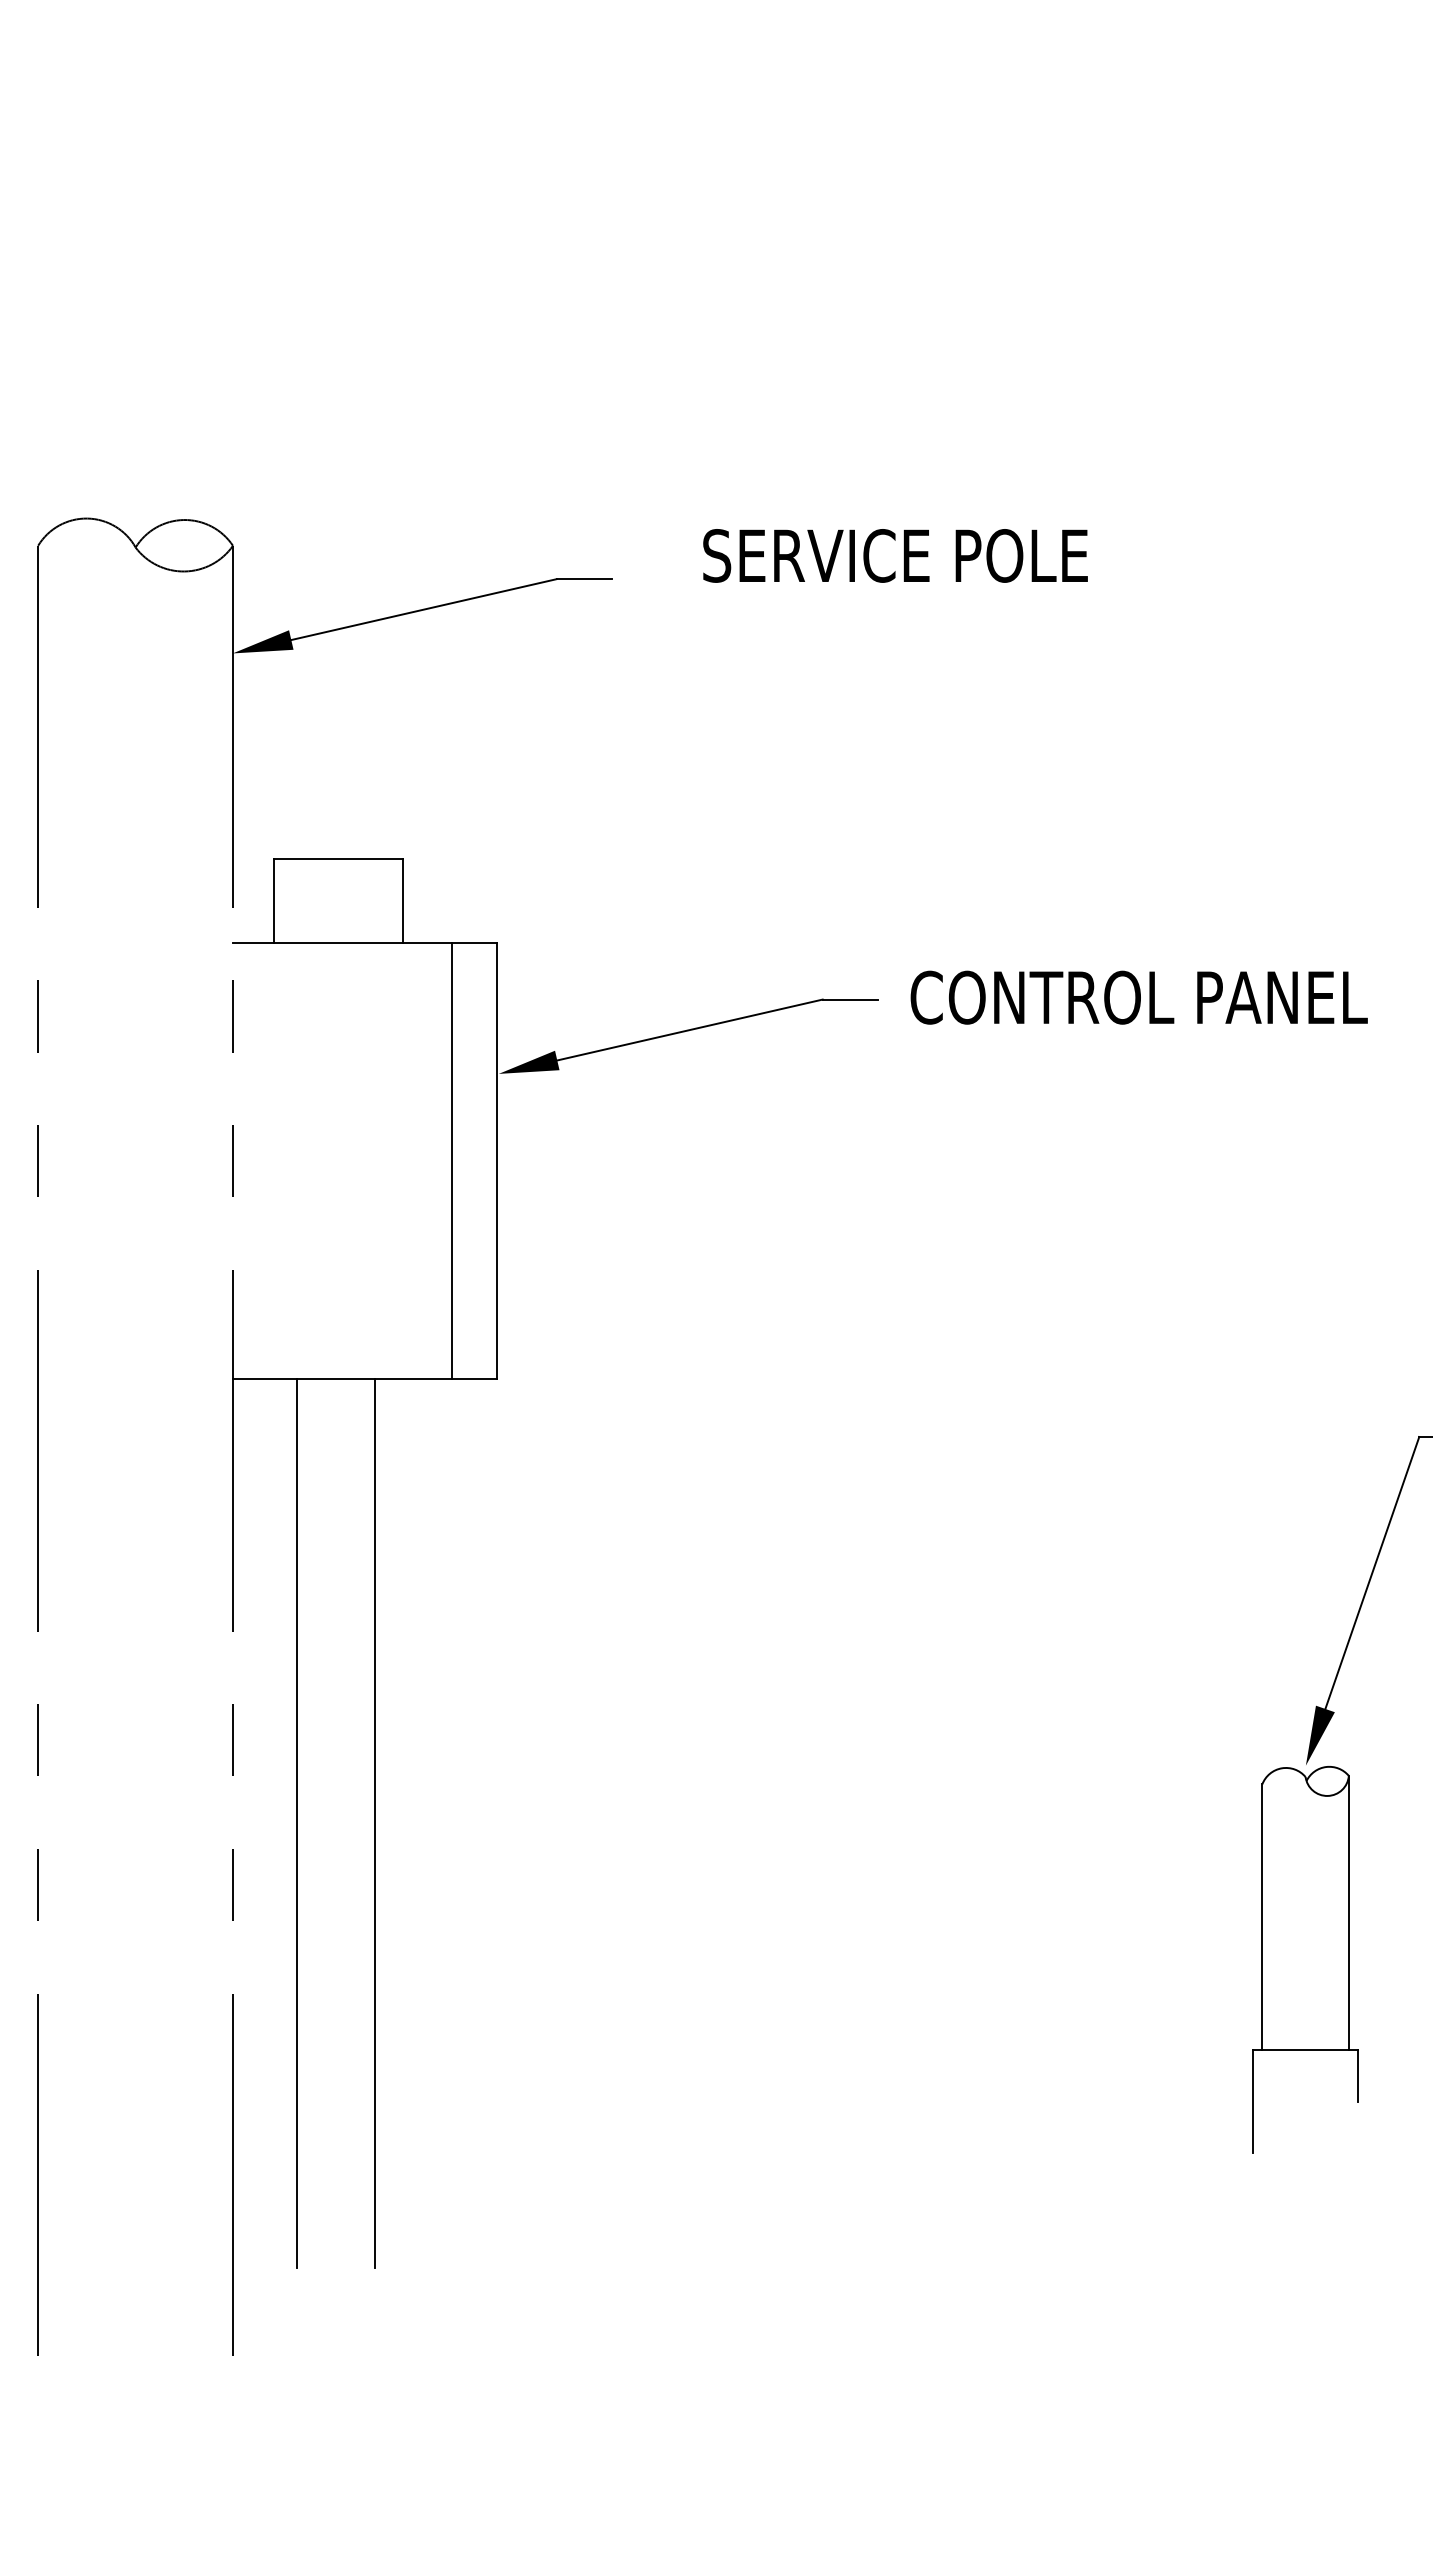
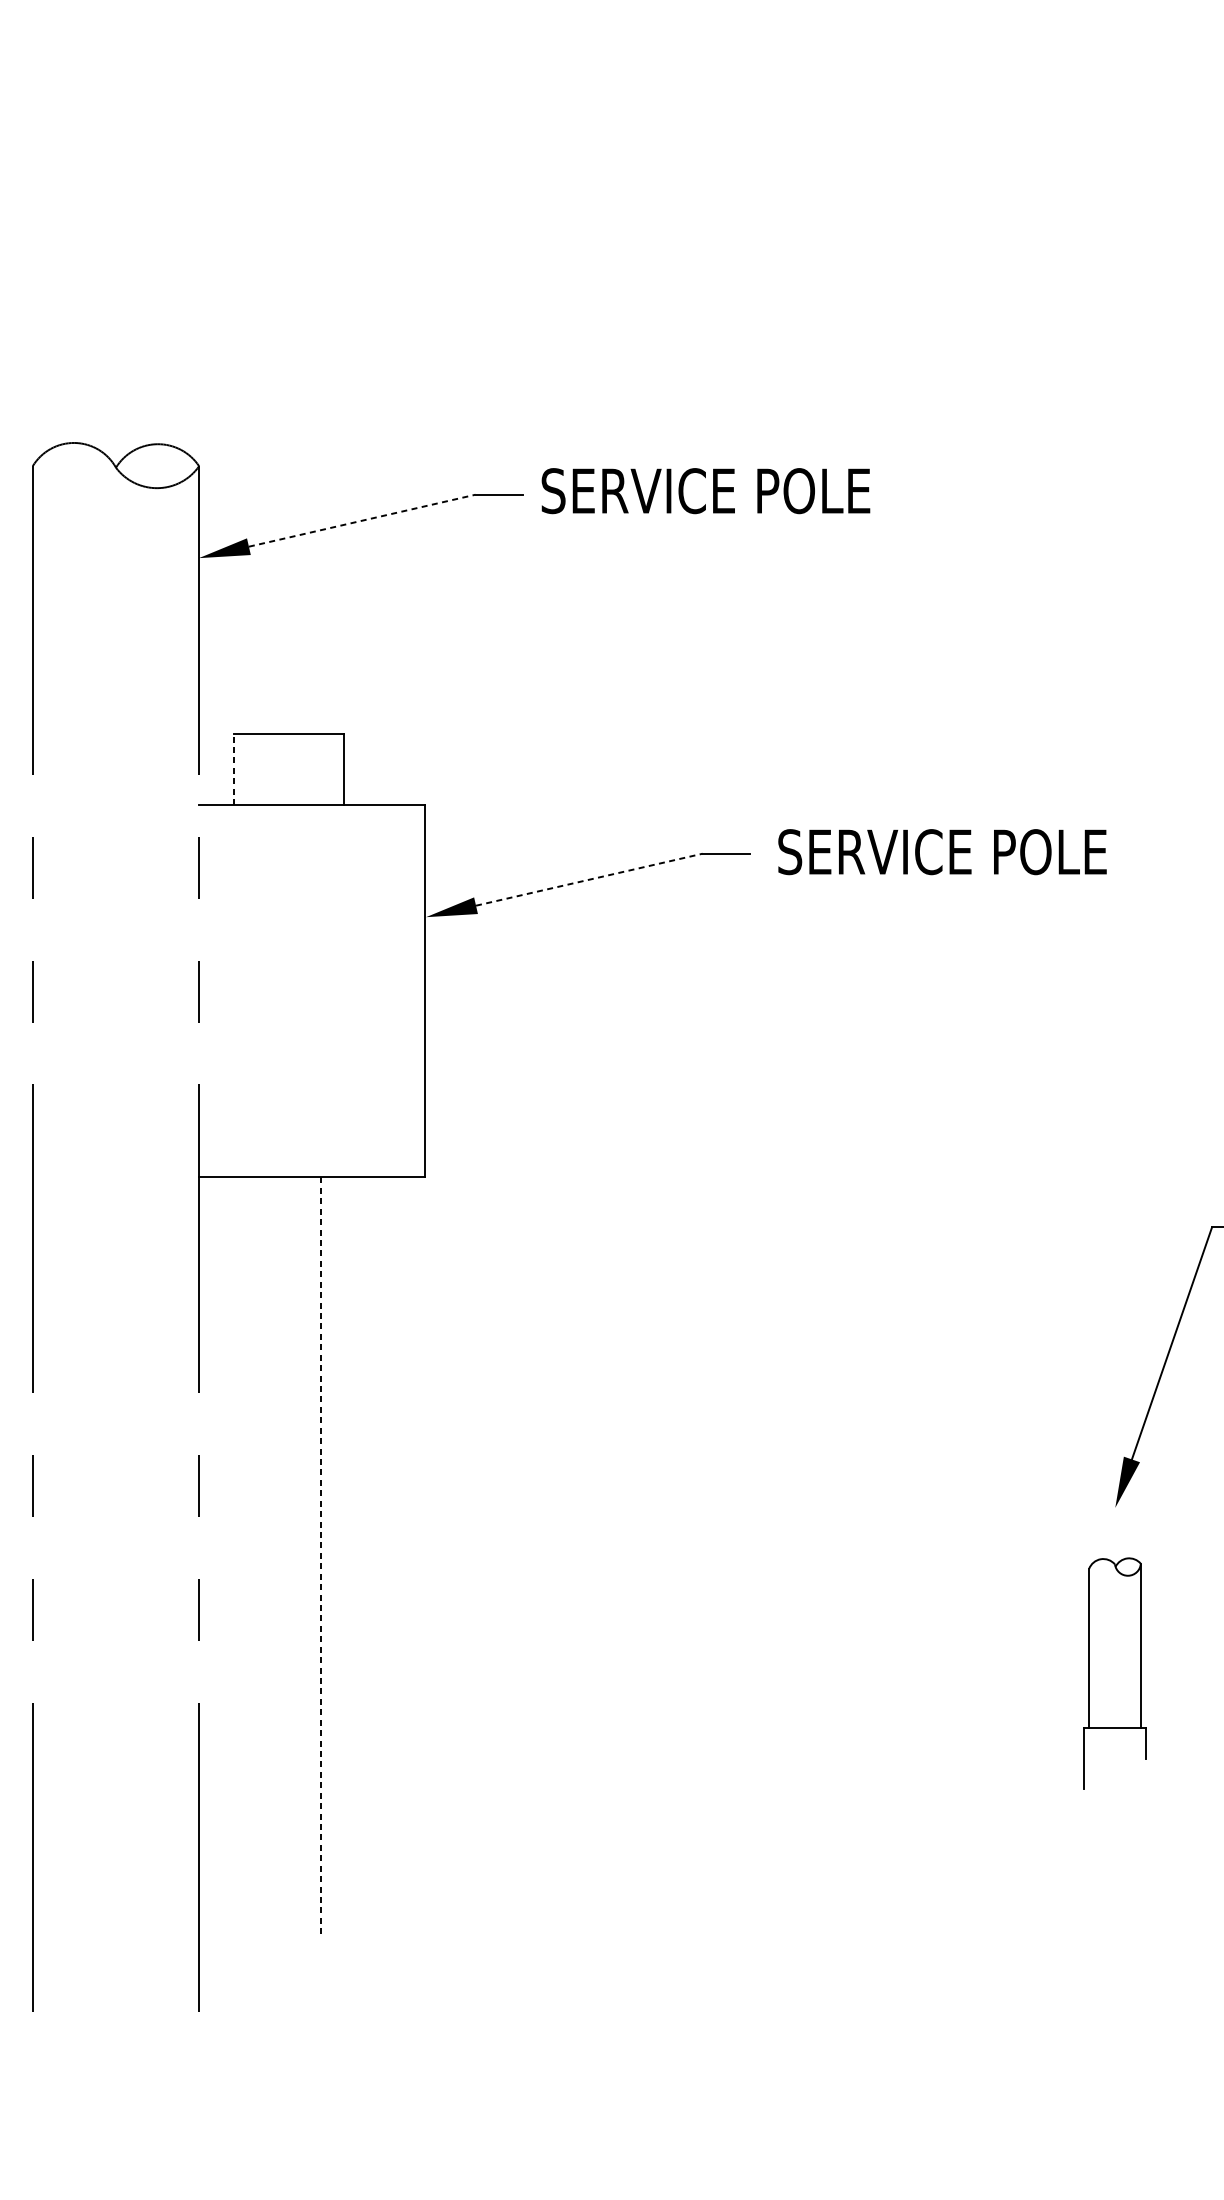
text: (895, 555) -> (705, 490), moved
line: (424, 609) -> (362, 520), solid -> dashed
line: (274, 900) -> (234, 769), solid -> dashed
text: (1138, 997) -> (972, 851), CONTROL PANEL -> SERVICE POLE
line: (690, 1029) -> (589, 879), solid -> dashed
line: (452, 1160) -> (386, 991), removed
line: (297, 1822) -> (254, 1556), removed
line: (375, 1823) -> (320, 1557), solid -> dashed
part: (1305, 1959) -> (1114, 1673), size x0.7

